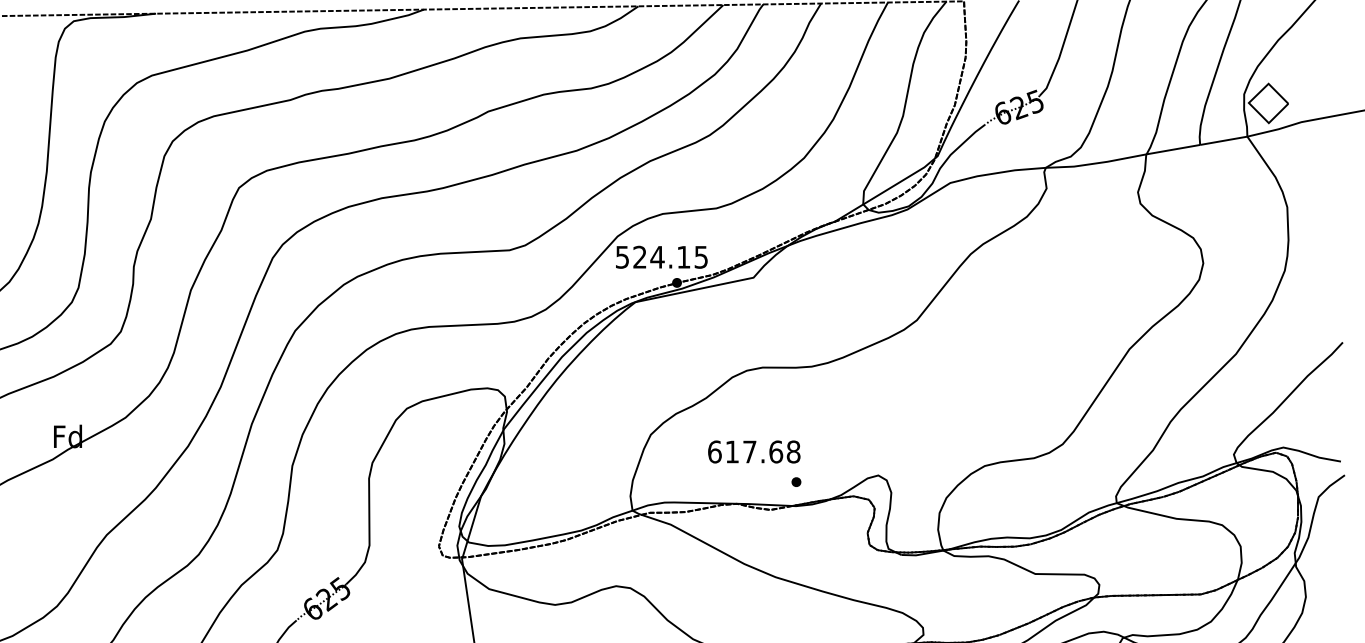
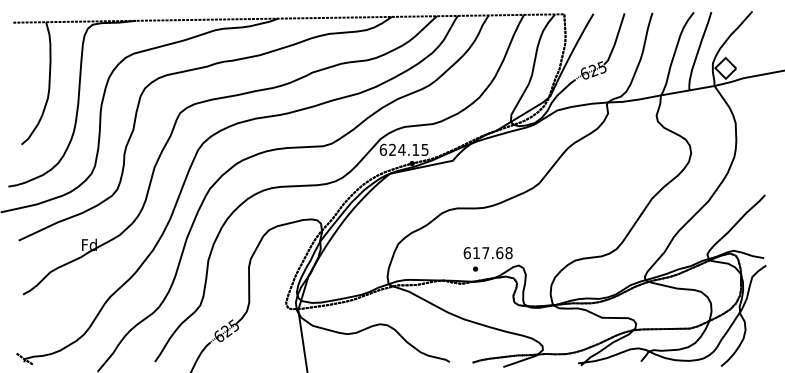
text: (620, 256) -> (382, 149), 524.15 -> 624.15
text: (752, 452) -> (487, 253), moved

